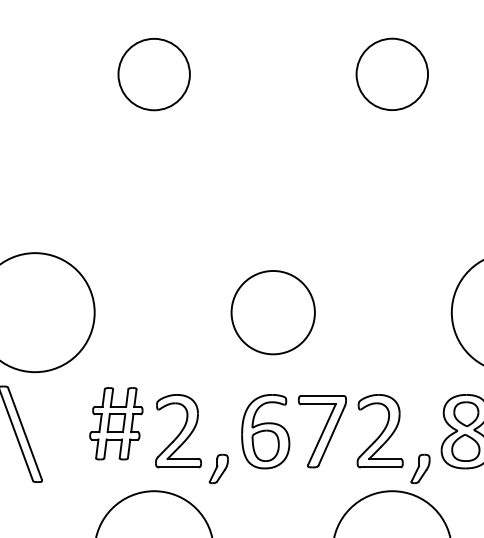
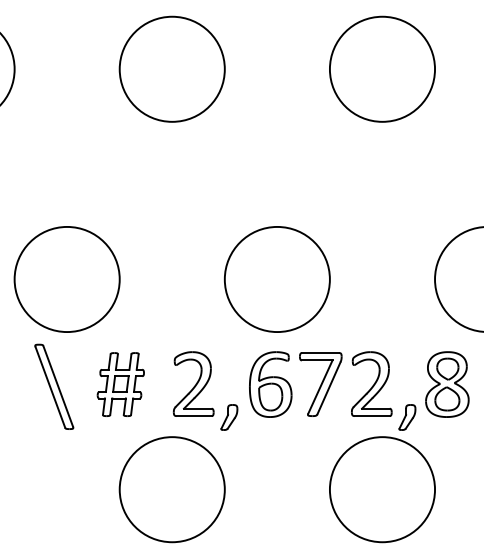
circle: (153, 73) -> (171, 68), size x1.67
circle: (392, 73) -> (382, 68), size x1.67
circle: (272, 312) -> (276, 279), size x1.43
part: (115, 423) -> (120, 384), moved

